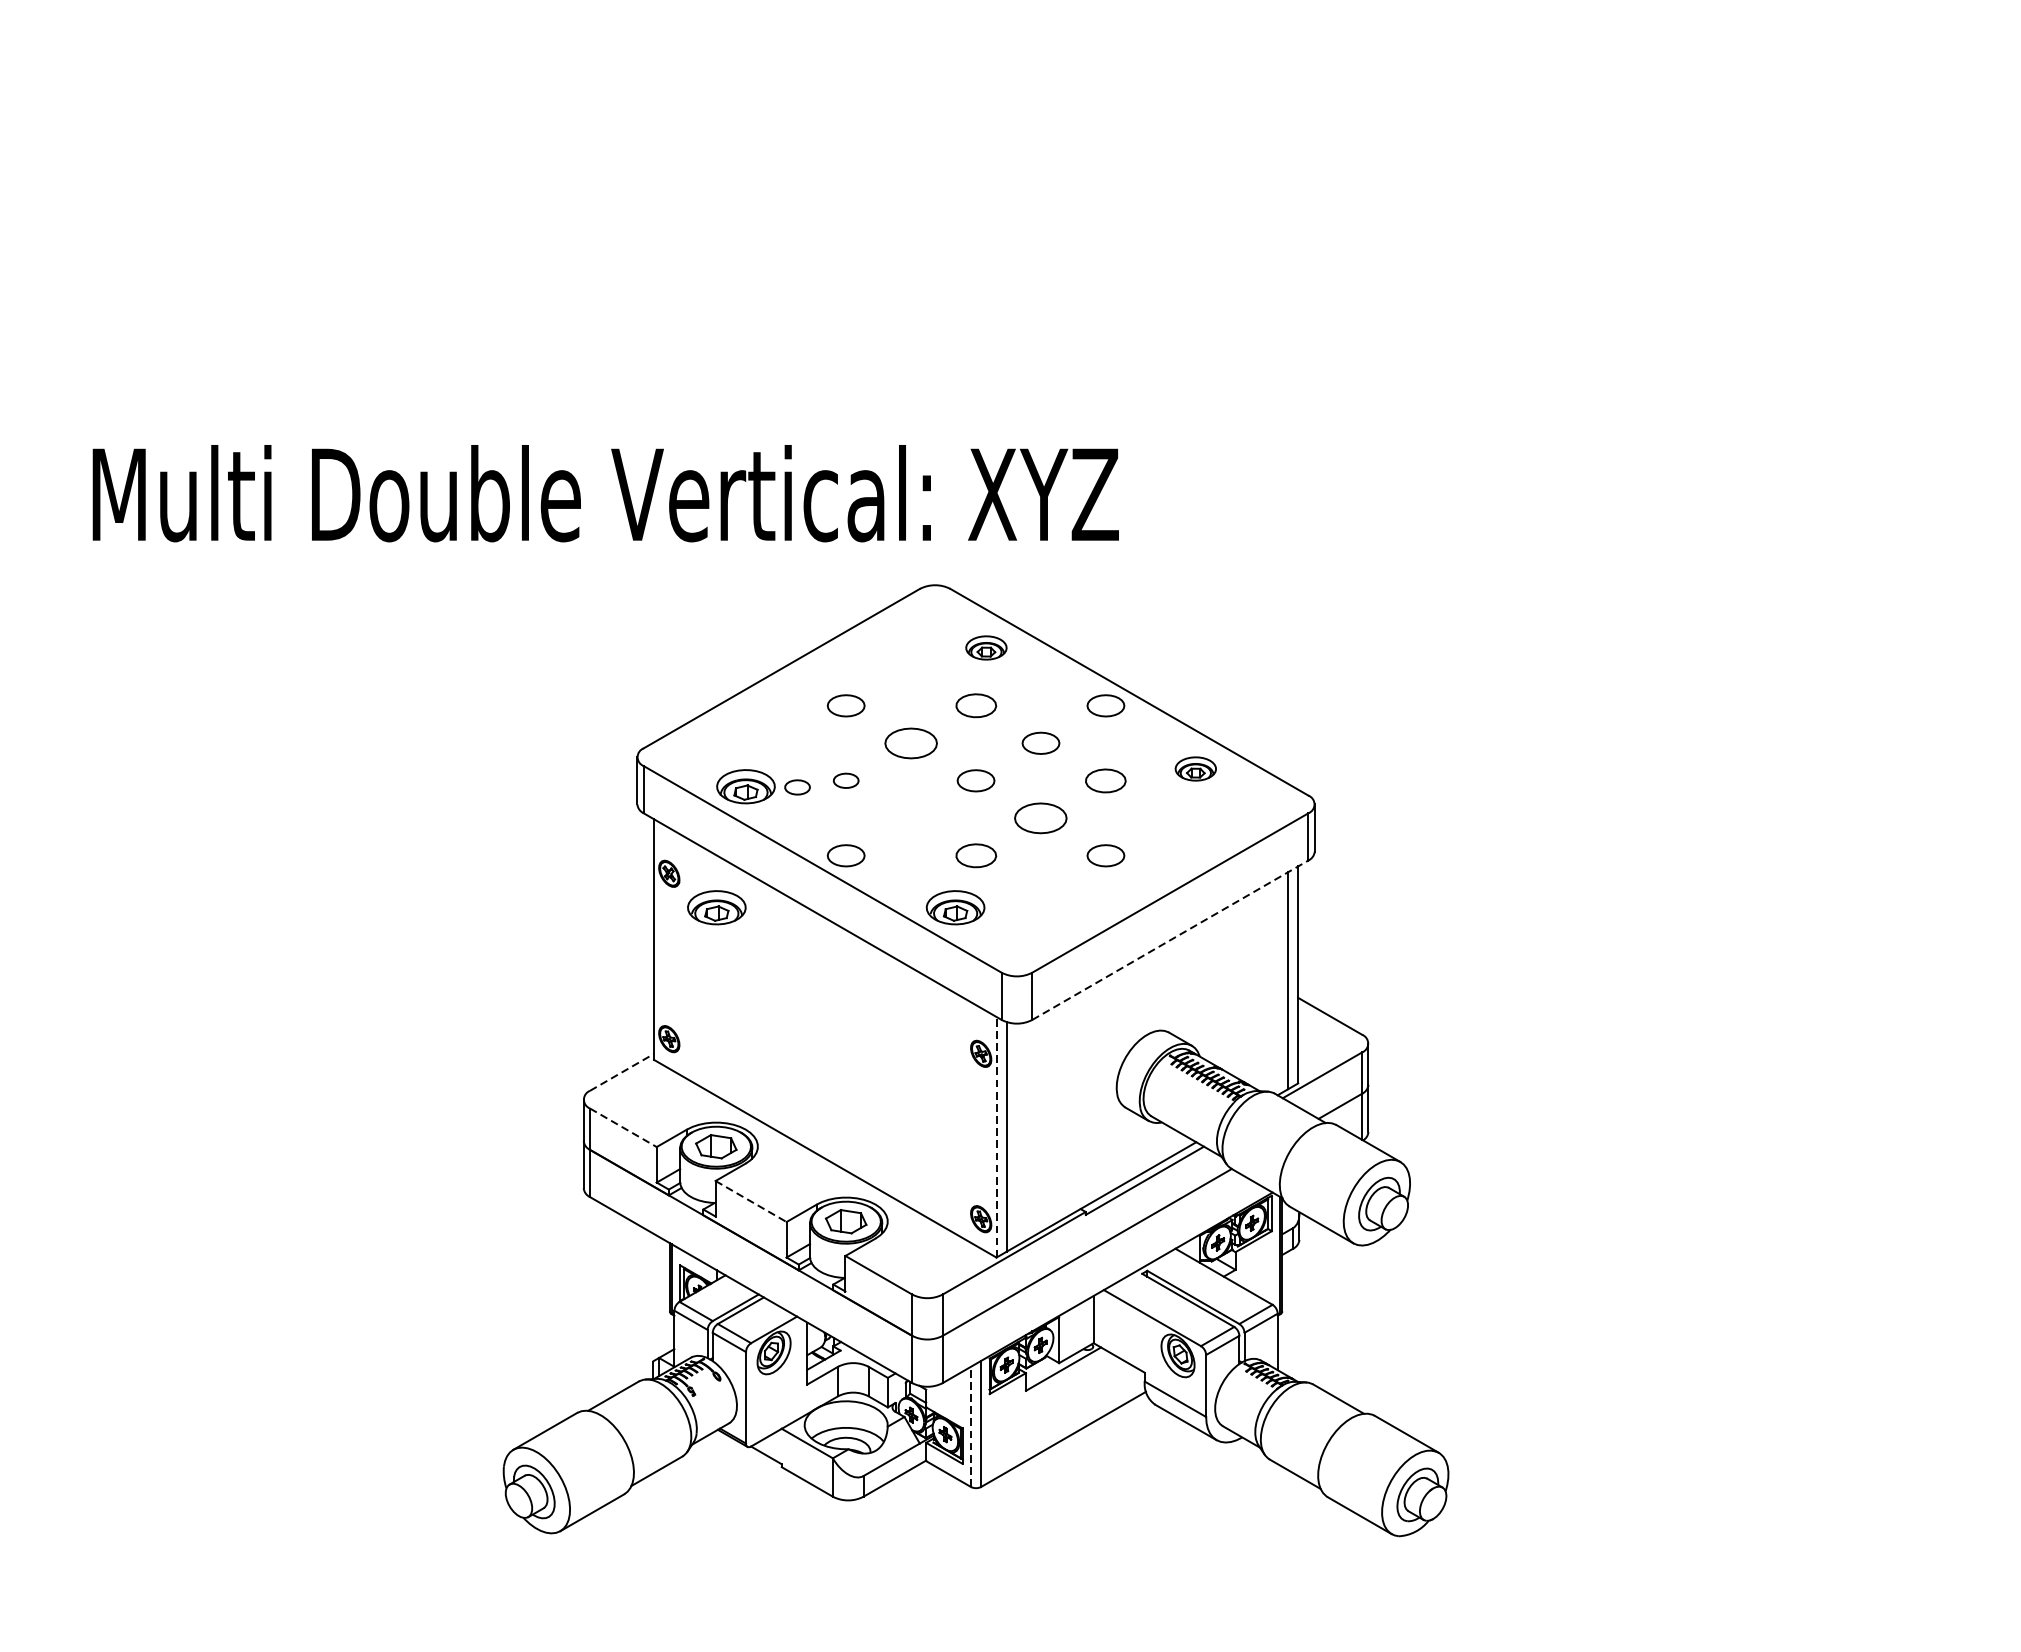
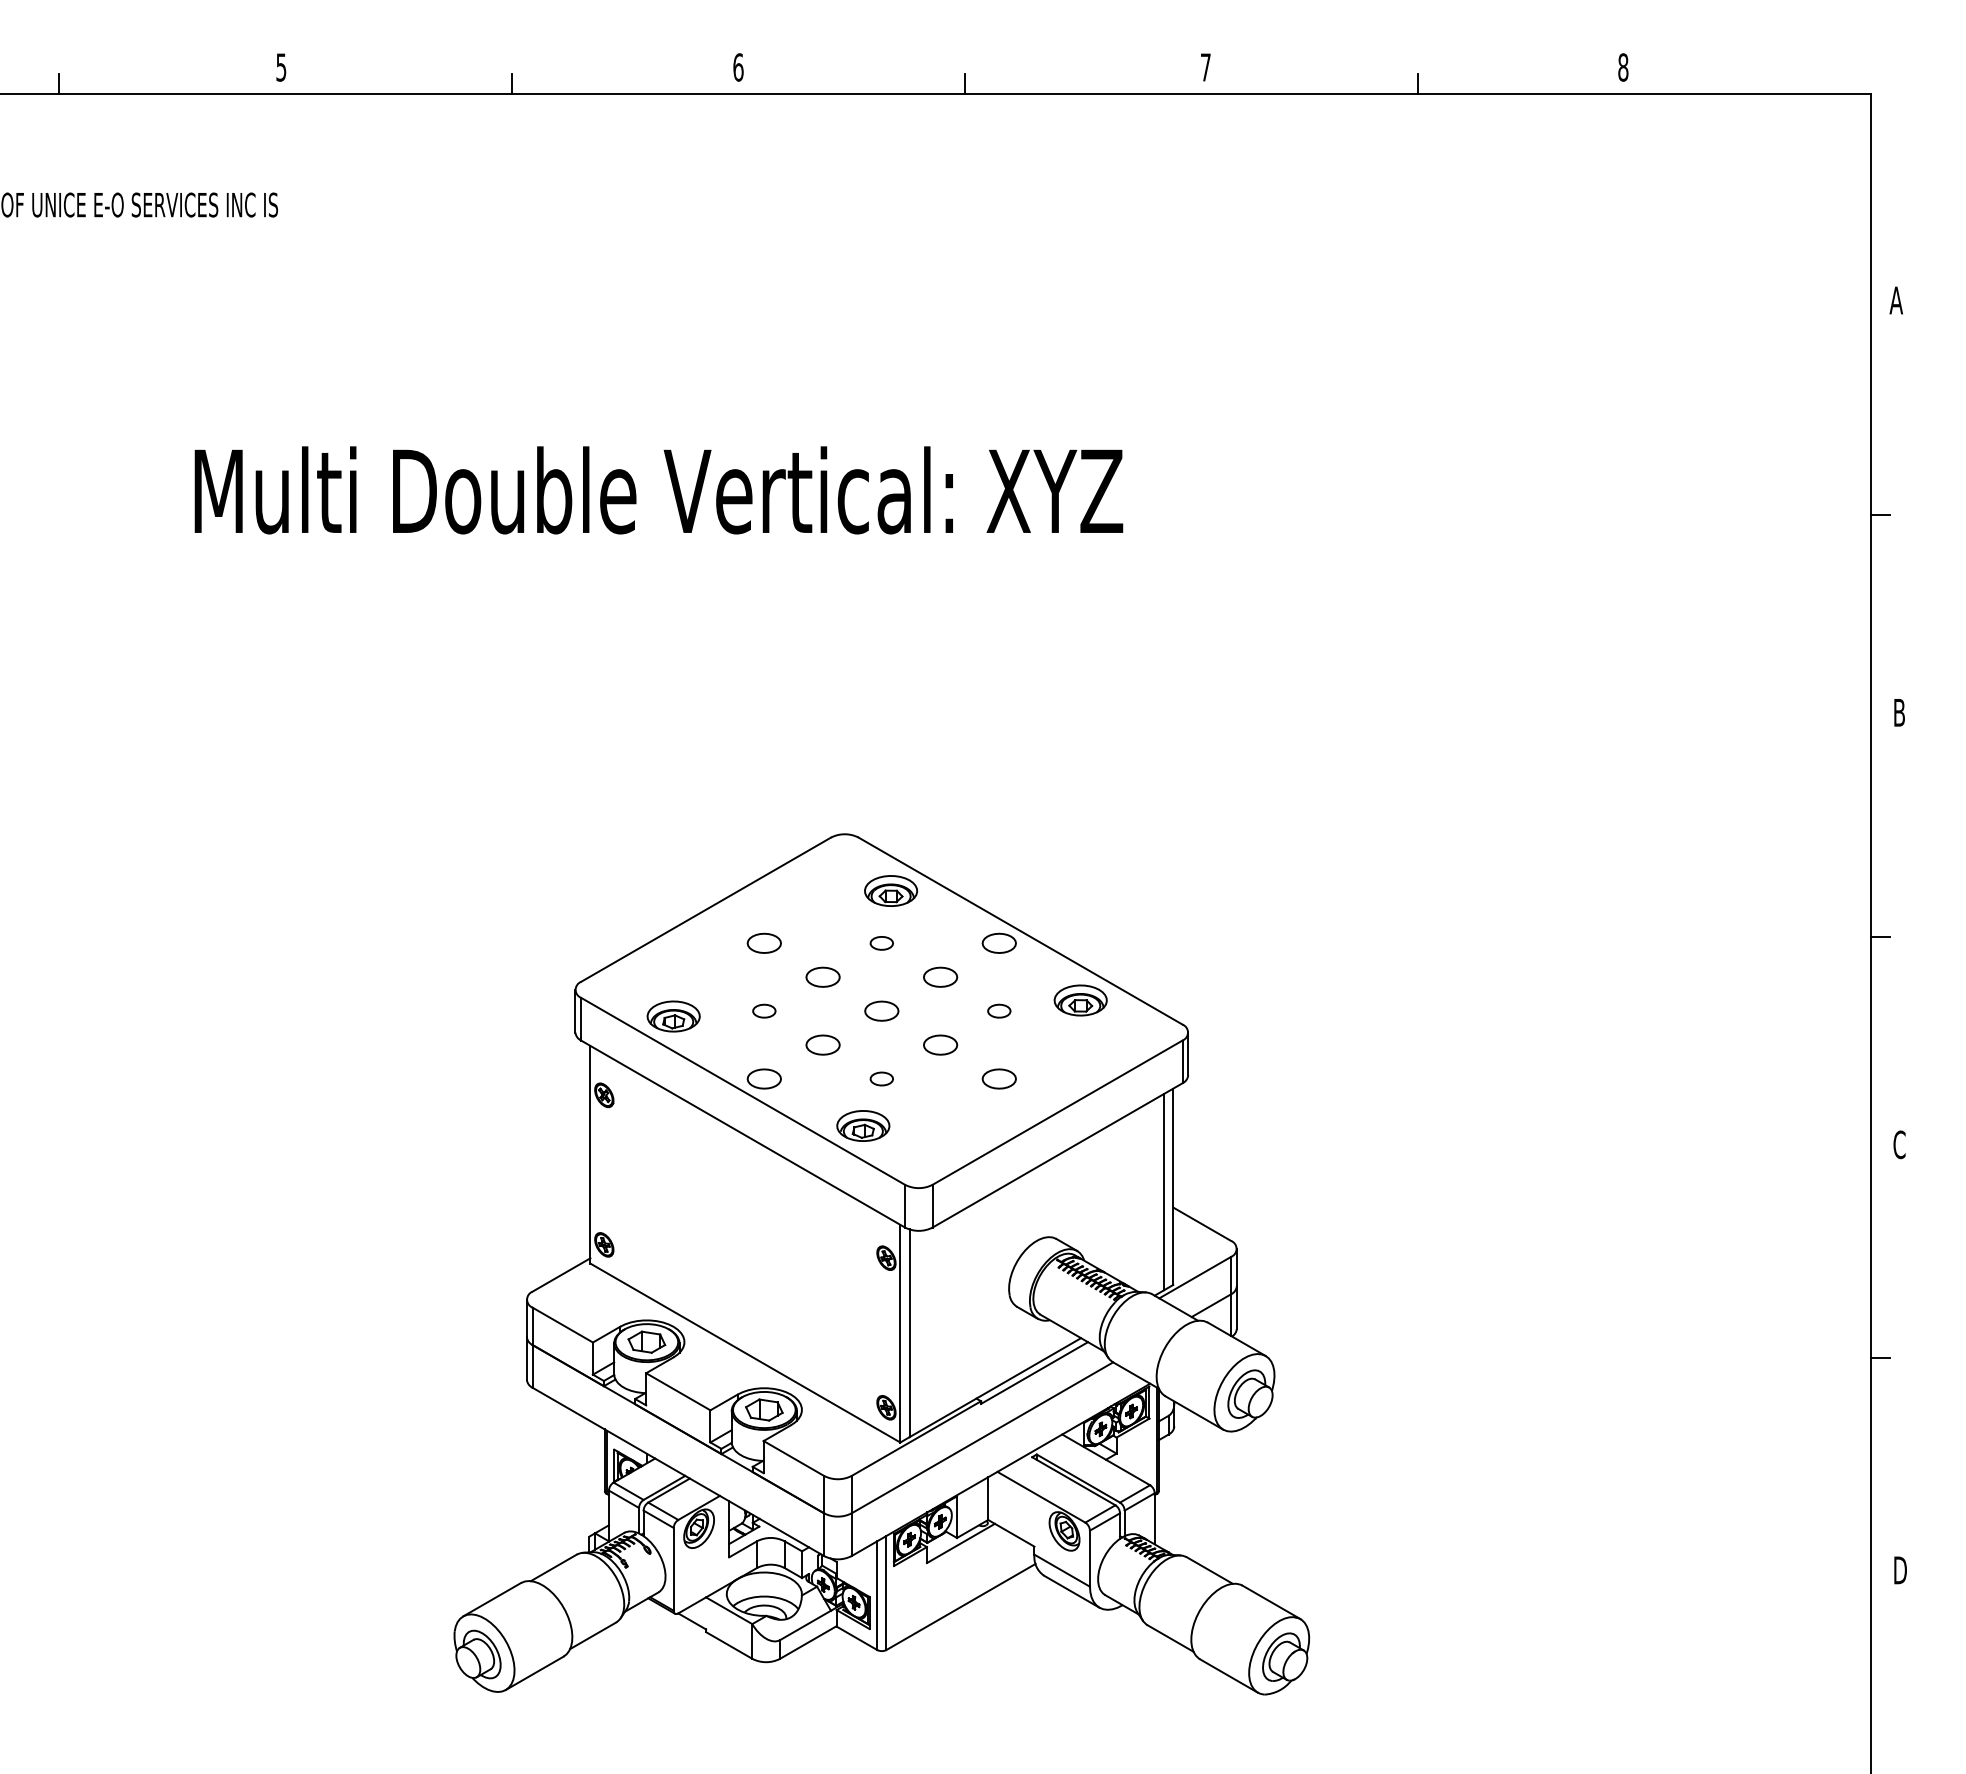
text: (605, 493) -> (658, 490), moved
part: (986, 647) -> (891, 890), size x1.43
part: (975, 705) -> (881, 943), size x0.62
part: (910, 742) -> (822, 976), size x0.71
part: (1195, 768) -> (1080, 1000), size x1.43
part: (1106, 780) -> (999, 1010), size x0.62
part: (797, 786) -> (720, 1016), removed
part: (910, 817) -> (822, 1044), added
part: (1040, 817) -> (940, 1044), size x0.71
part: (975, 855) -> (881, 1078), size x0.62
part: (717, 907) -> (647, 1125), removed
line: (1171, 940) -> (1058, 1155), dashed -> solid
line: (621, 1071) -> (561, 1274), dashed -> solid
line: (623, 1128) -> (562, 1325), dashed -> solid
line: (996, 1137) -> (900, 1333), dashed -> solid
line: (751, 1202) -> (678, 1392), dashed -> solid
line: (971, 1426) -> (877, 1595), dashed -> solid

